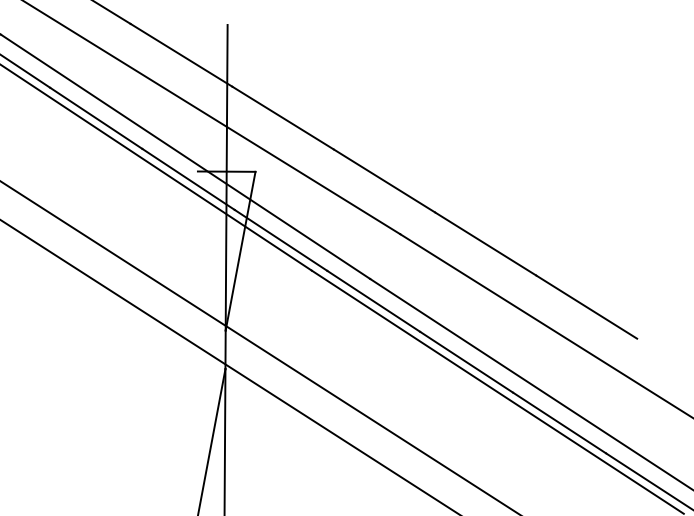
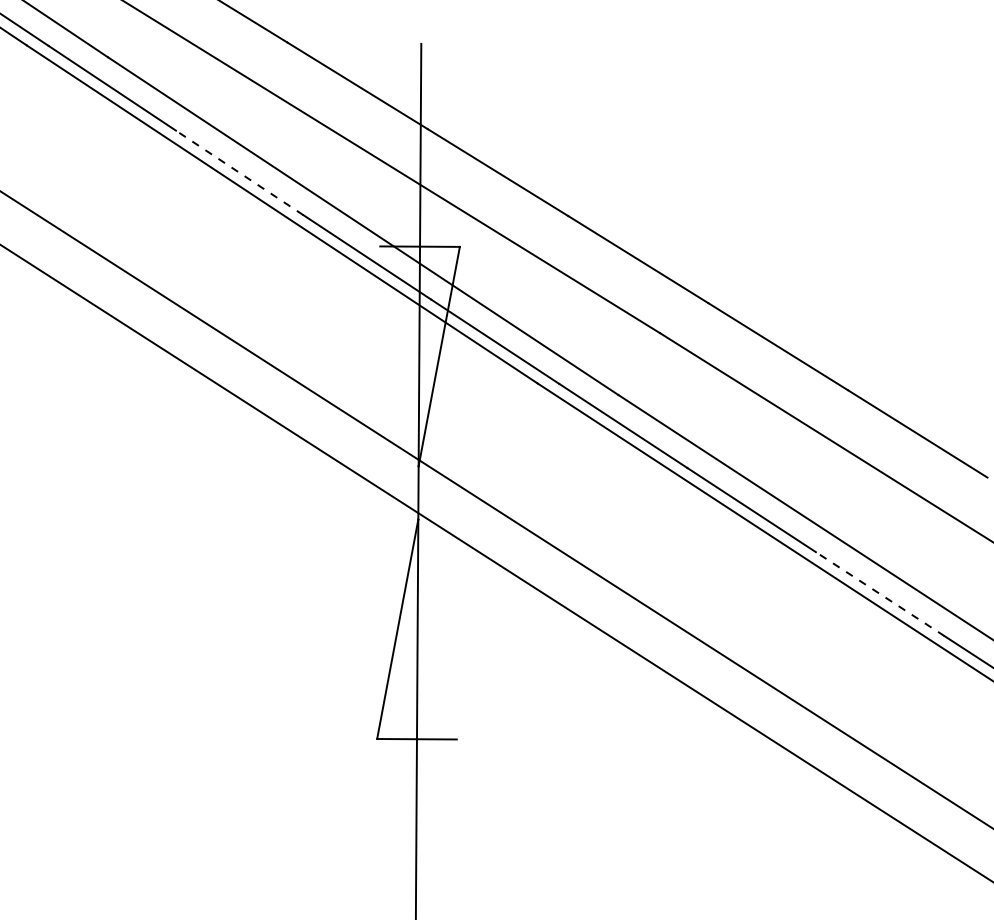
line: (96, 118) -> (239, 172), solid -> dashed
line: (559, 423) -> (880, 594), solid -> dashed

